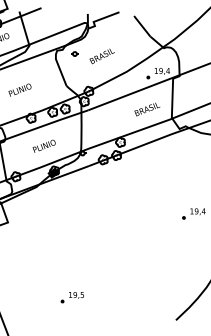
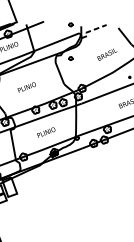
part: (74, 11) -> (70, 24), added
line: (100, 19) -> (91, 30), solid -> dashed
text: (101, 56) -> (106, 54), moved

